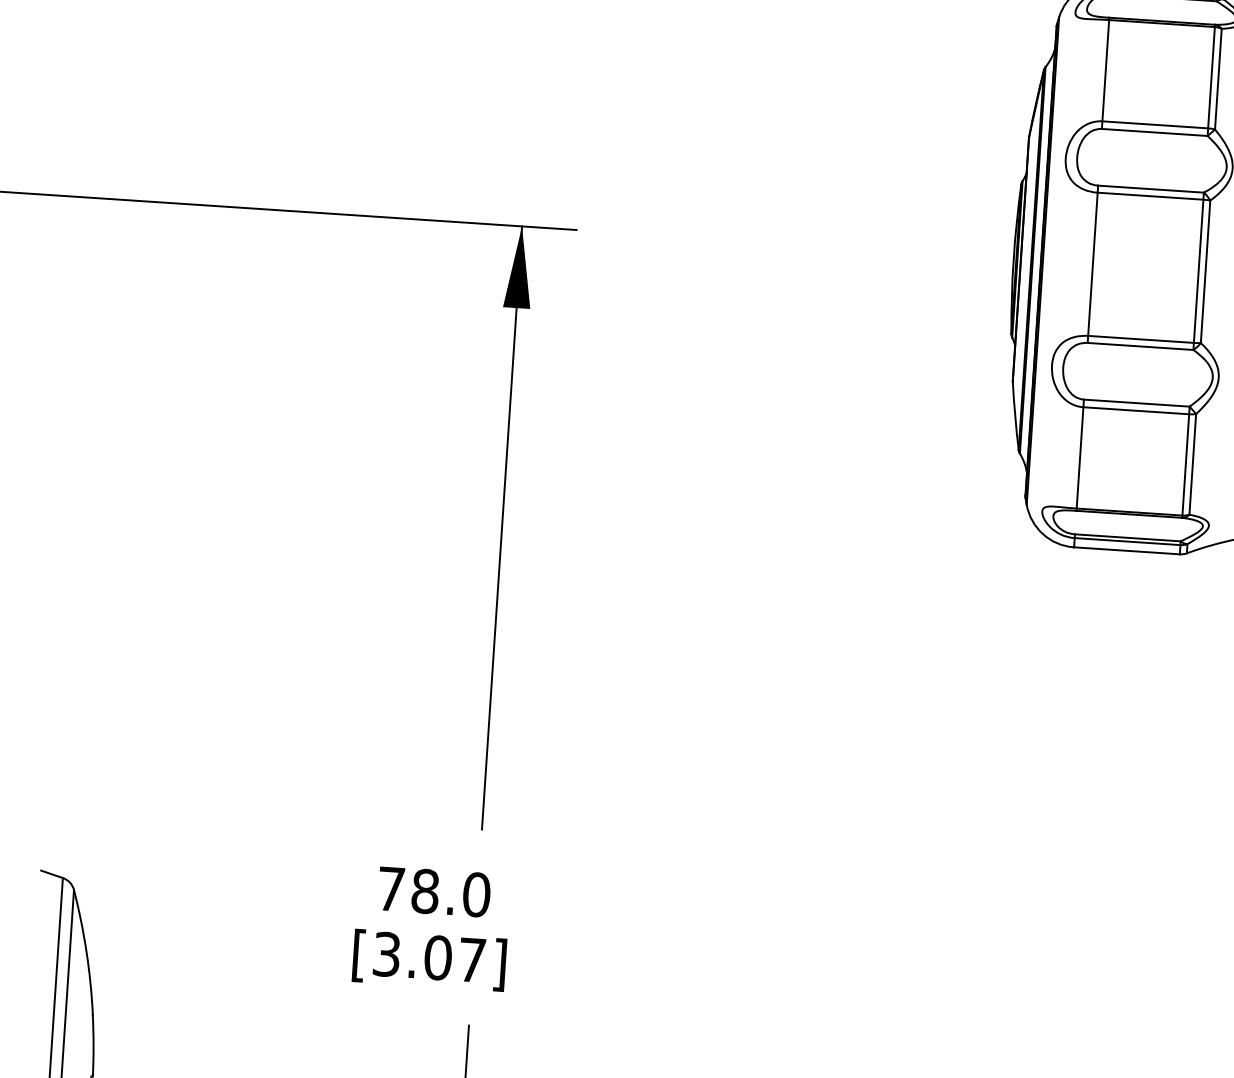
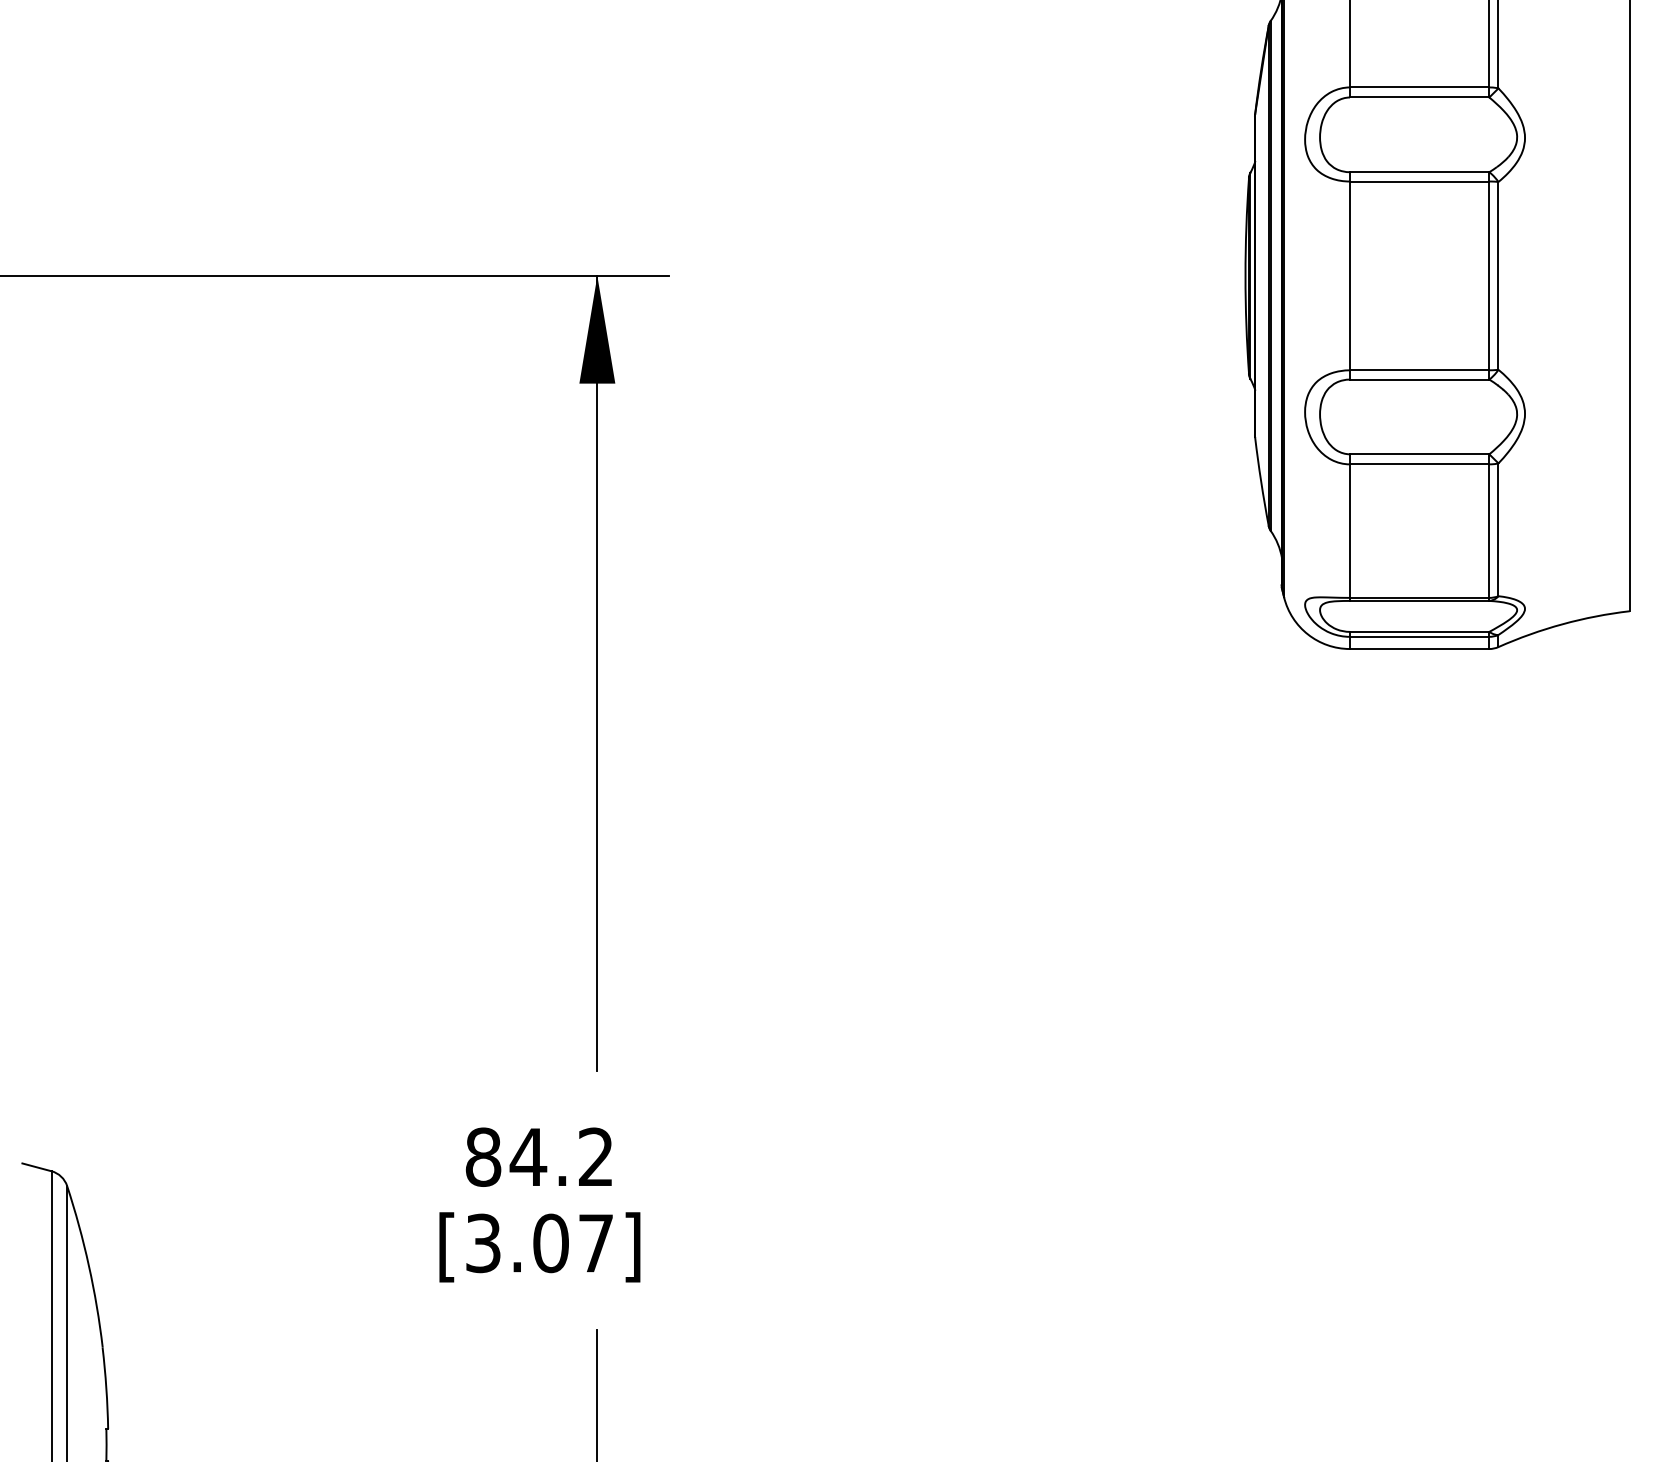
text: (433, 891) -> (539, 1156), 78.0 -> 84.2

